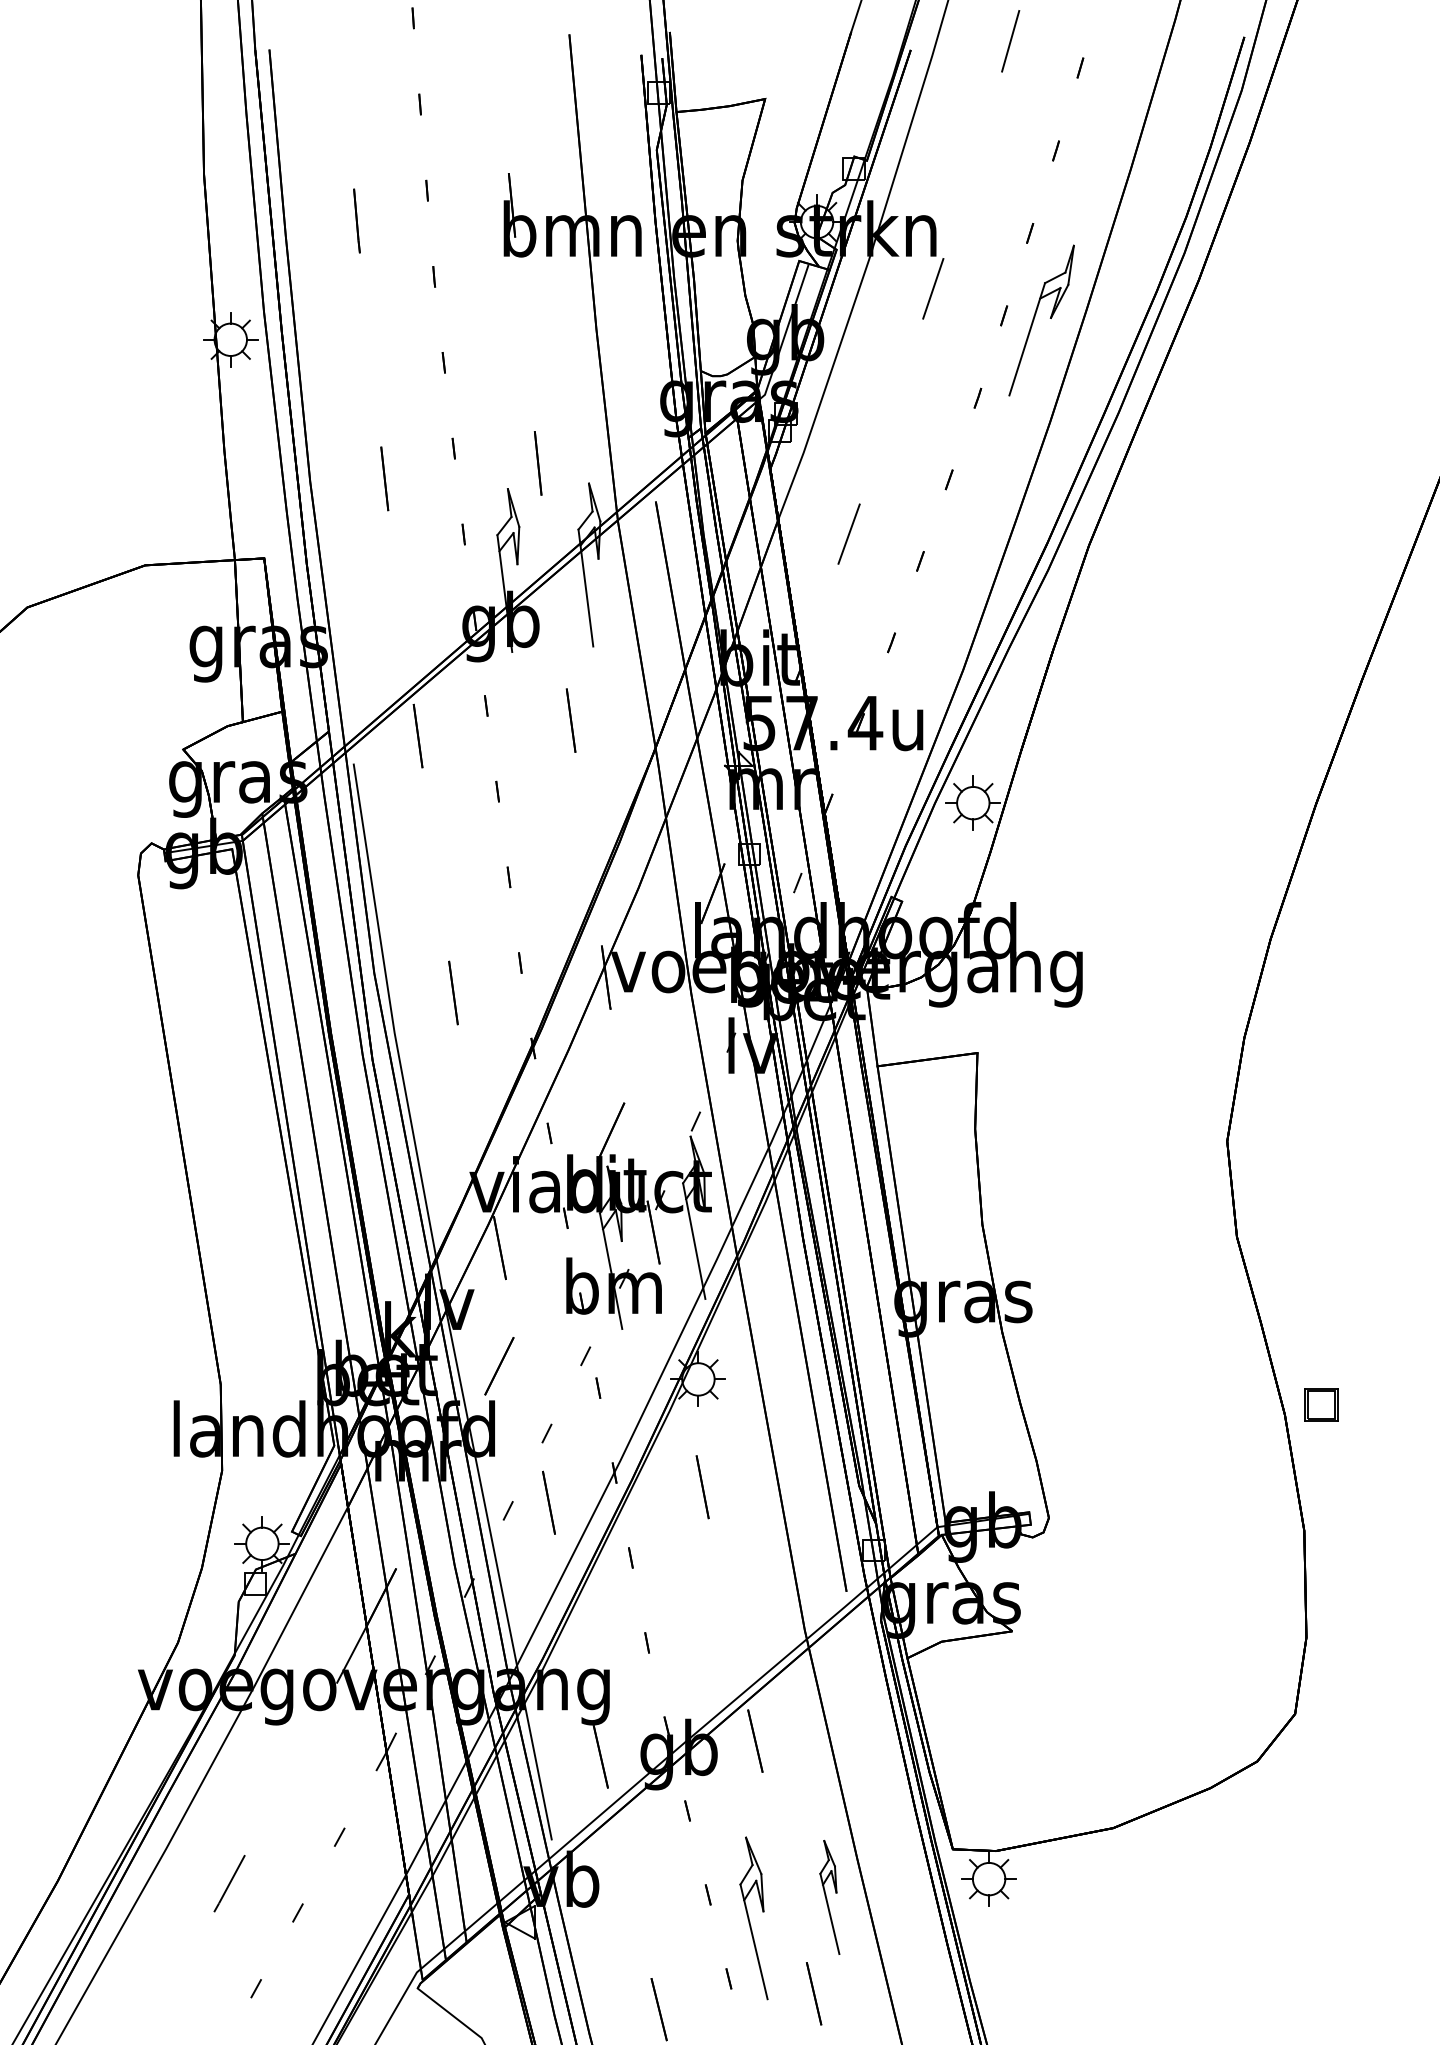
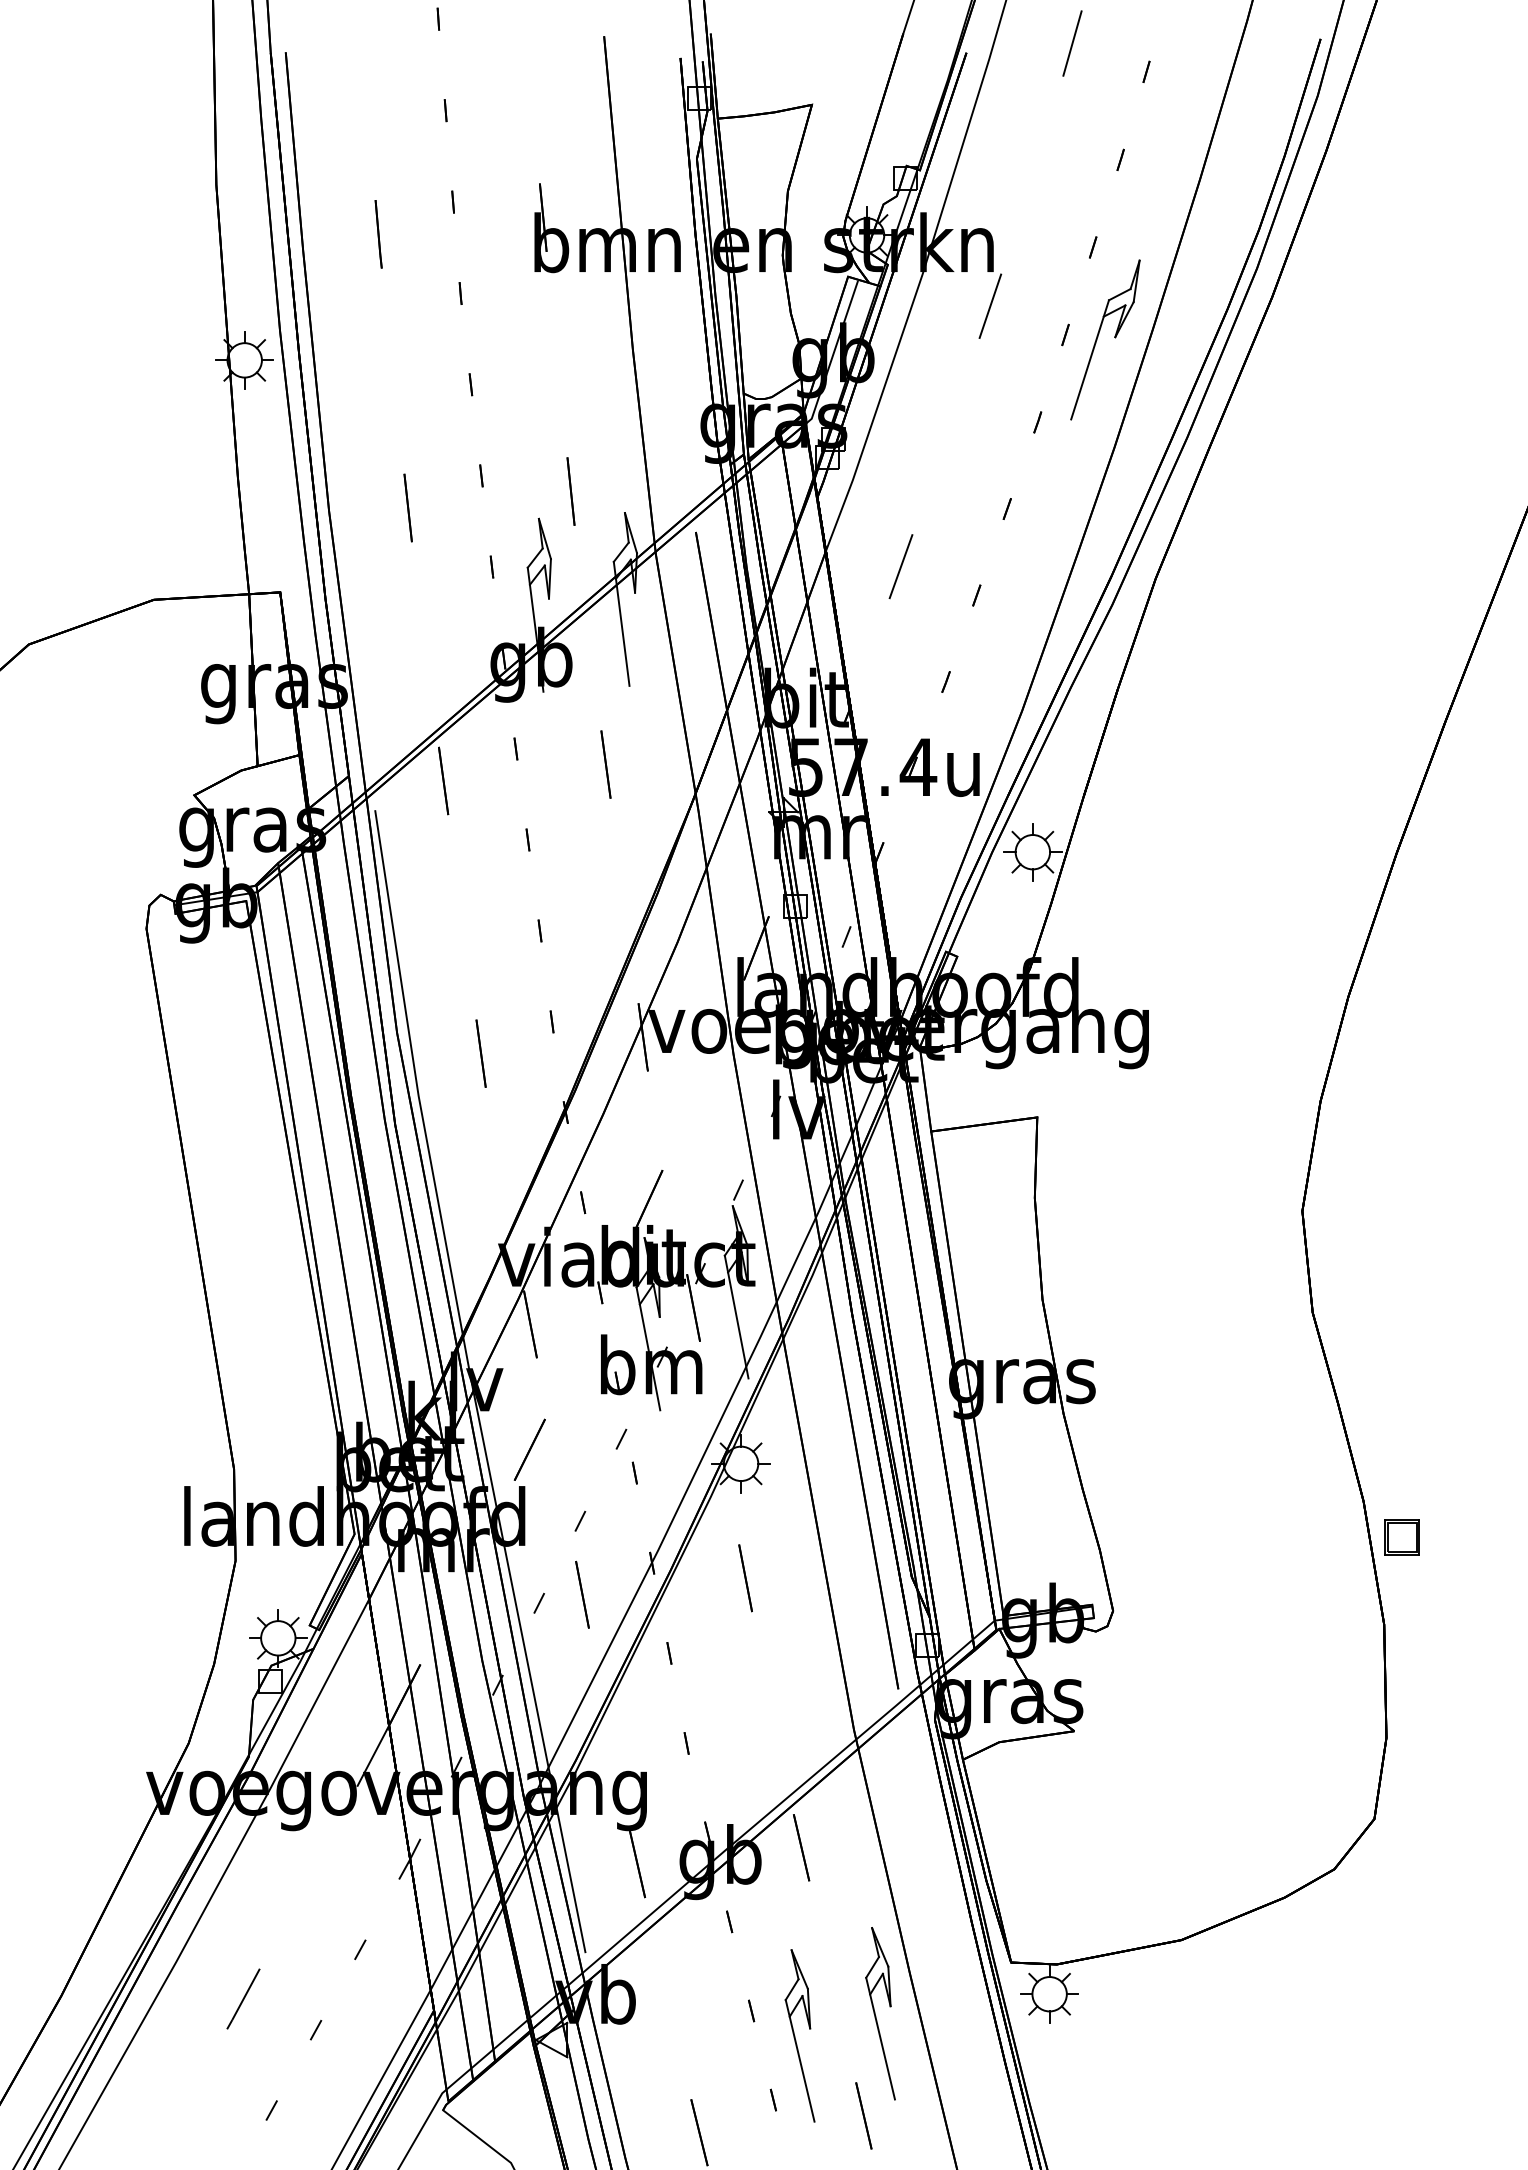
part: (1321, 1404) -> (1402, 1537), moved
part: (829, 1897) -> (880, 2013), size x1.43

